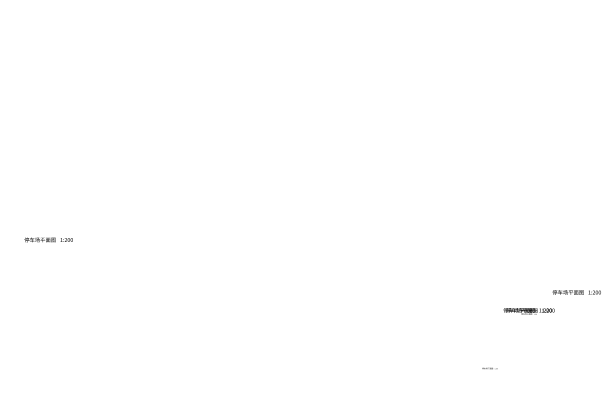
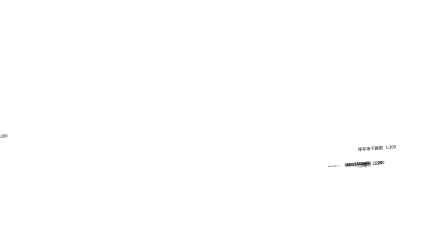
text: (576, 292) -> (376, 148), moved
text: (489, 368) -> (333, 166), moved

